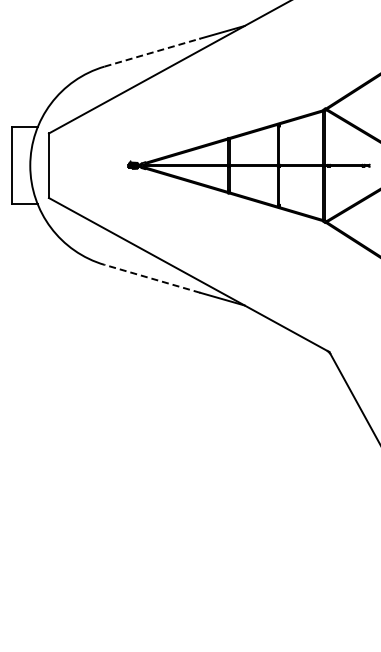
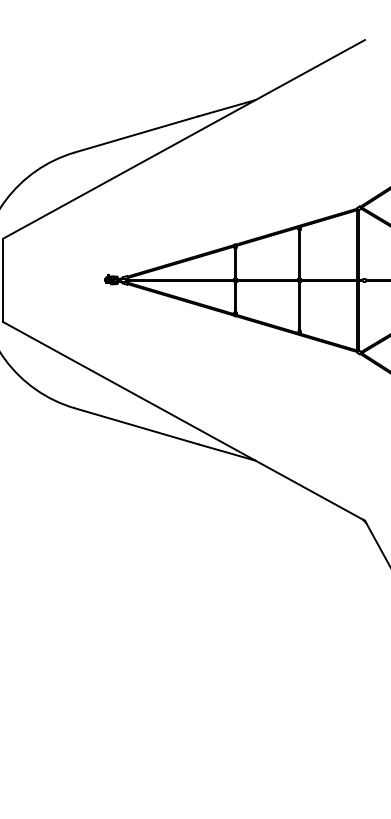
line: (152, 52) -> (136, 134), dashed -> solid
line: (152, 278) -> (136, 425), dashed -> solid

